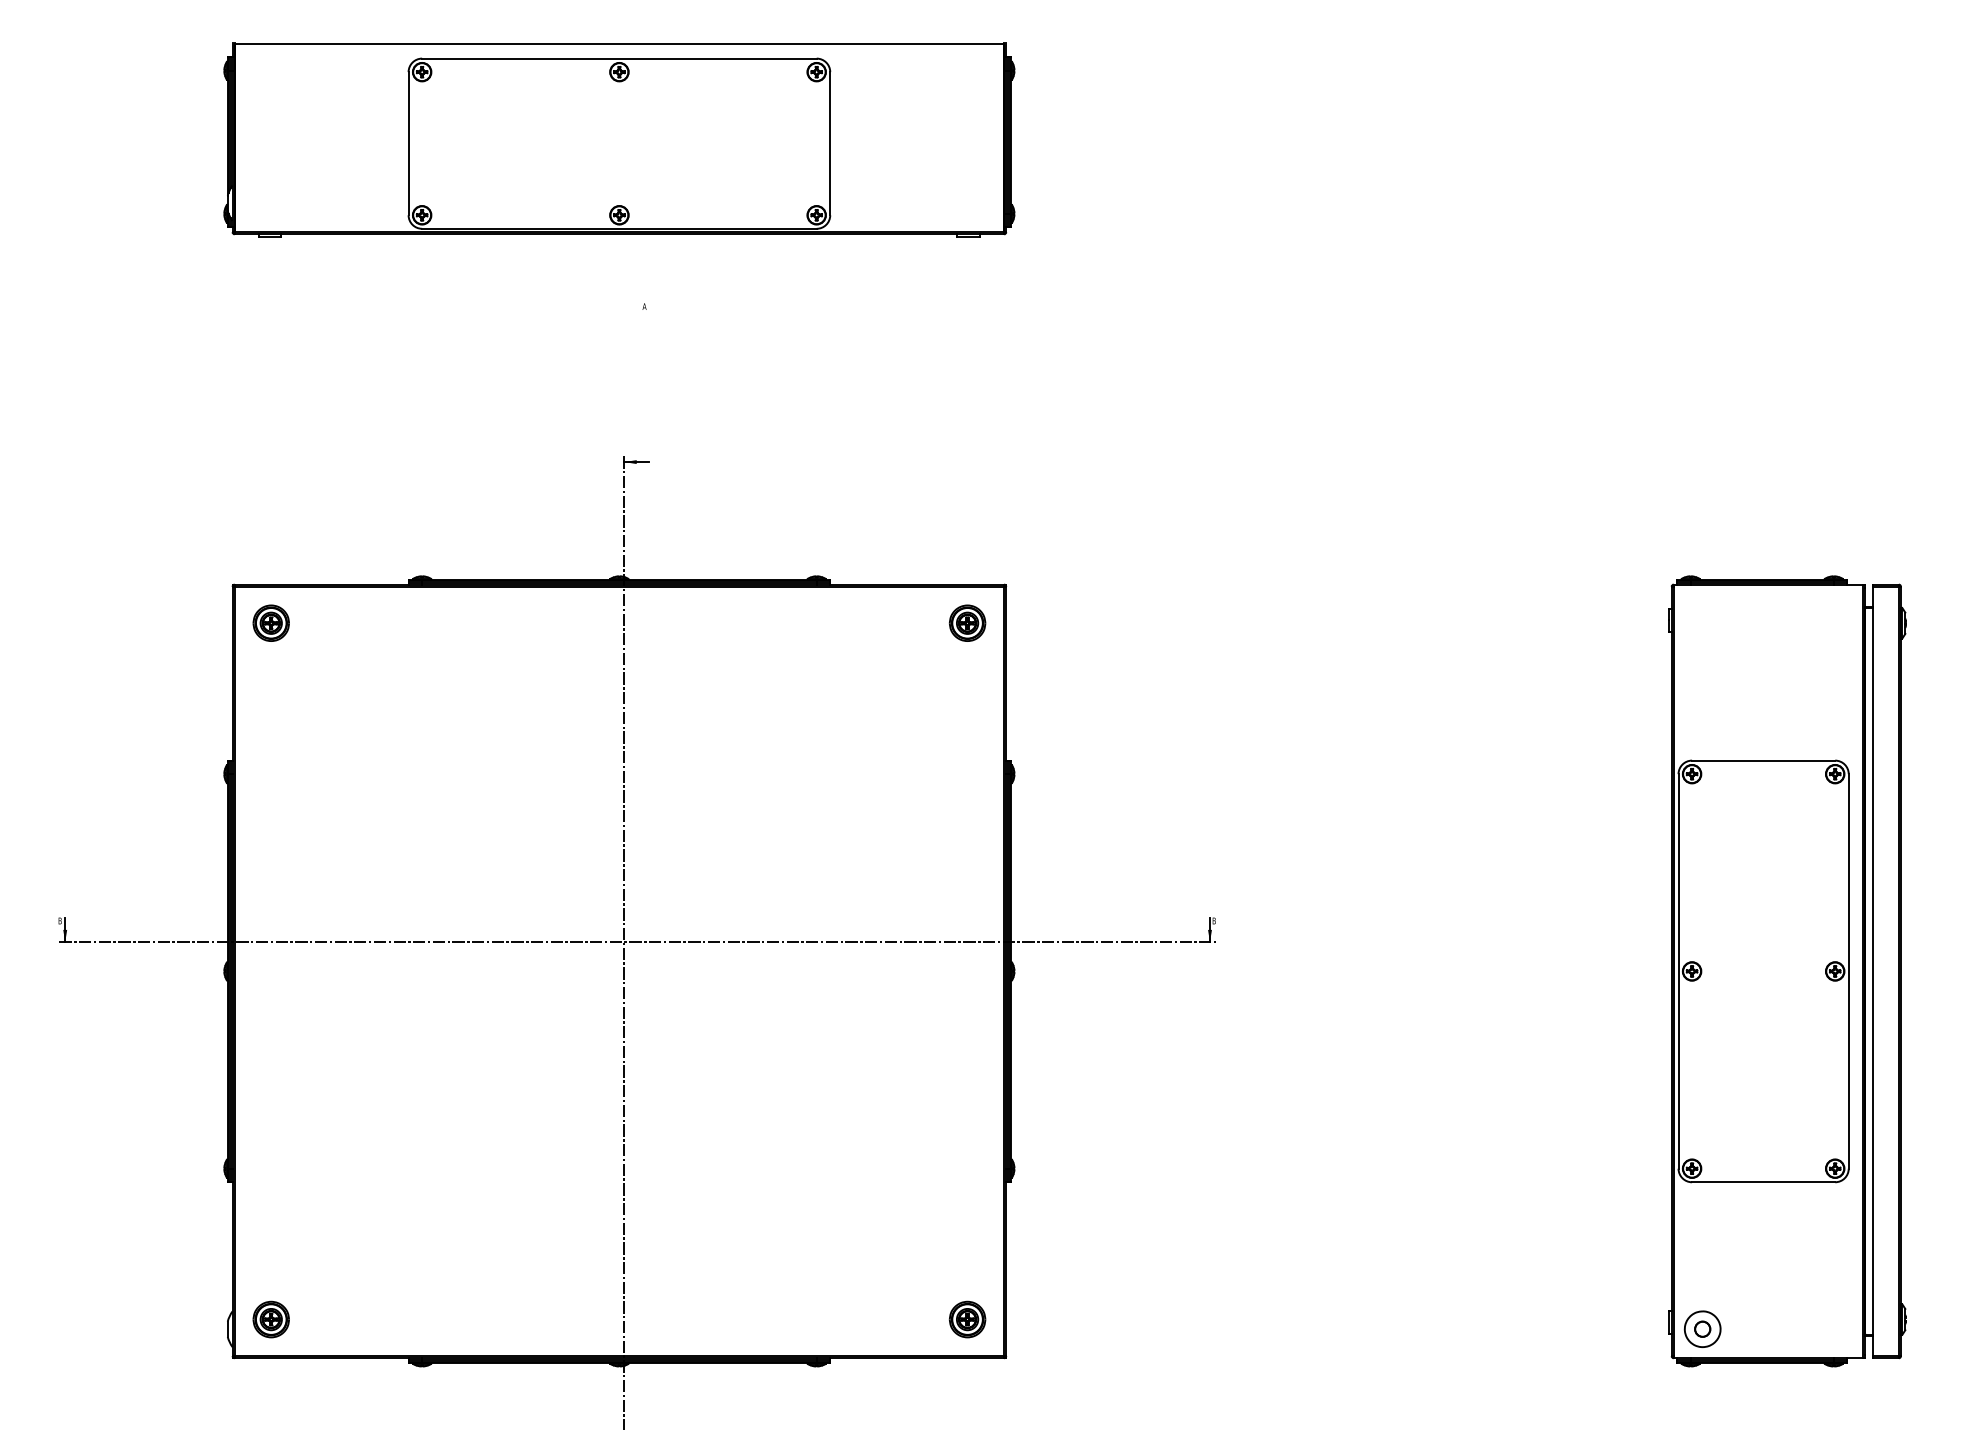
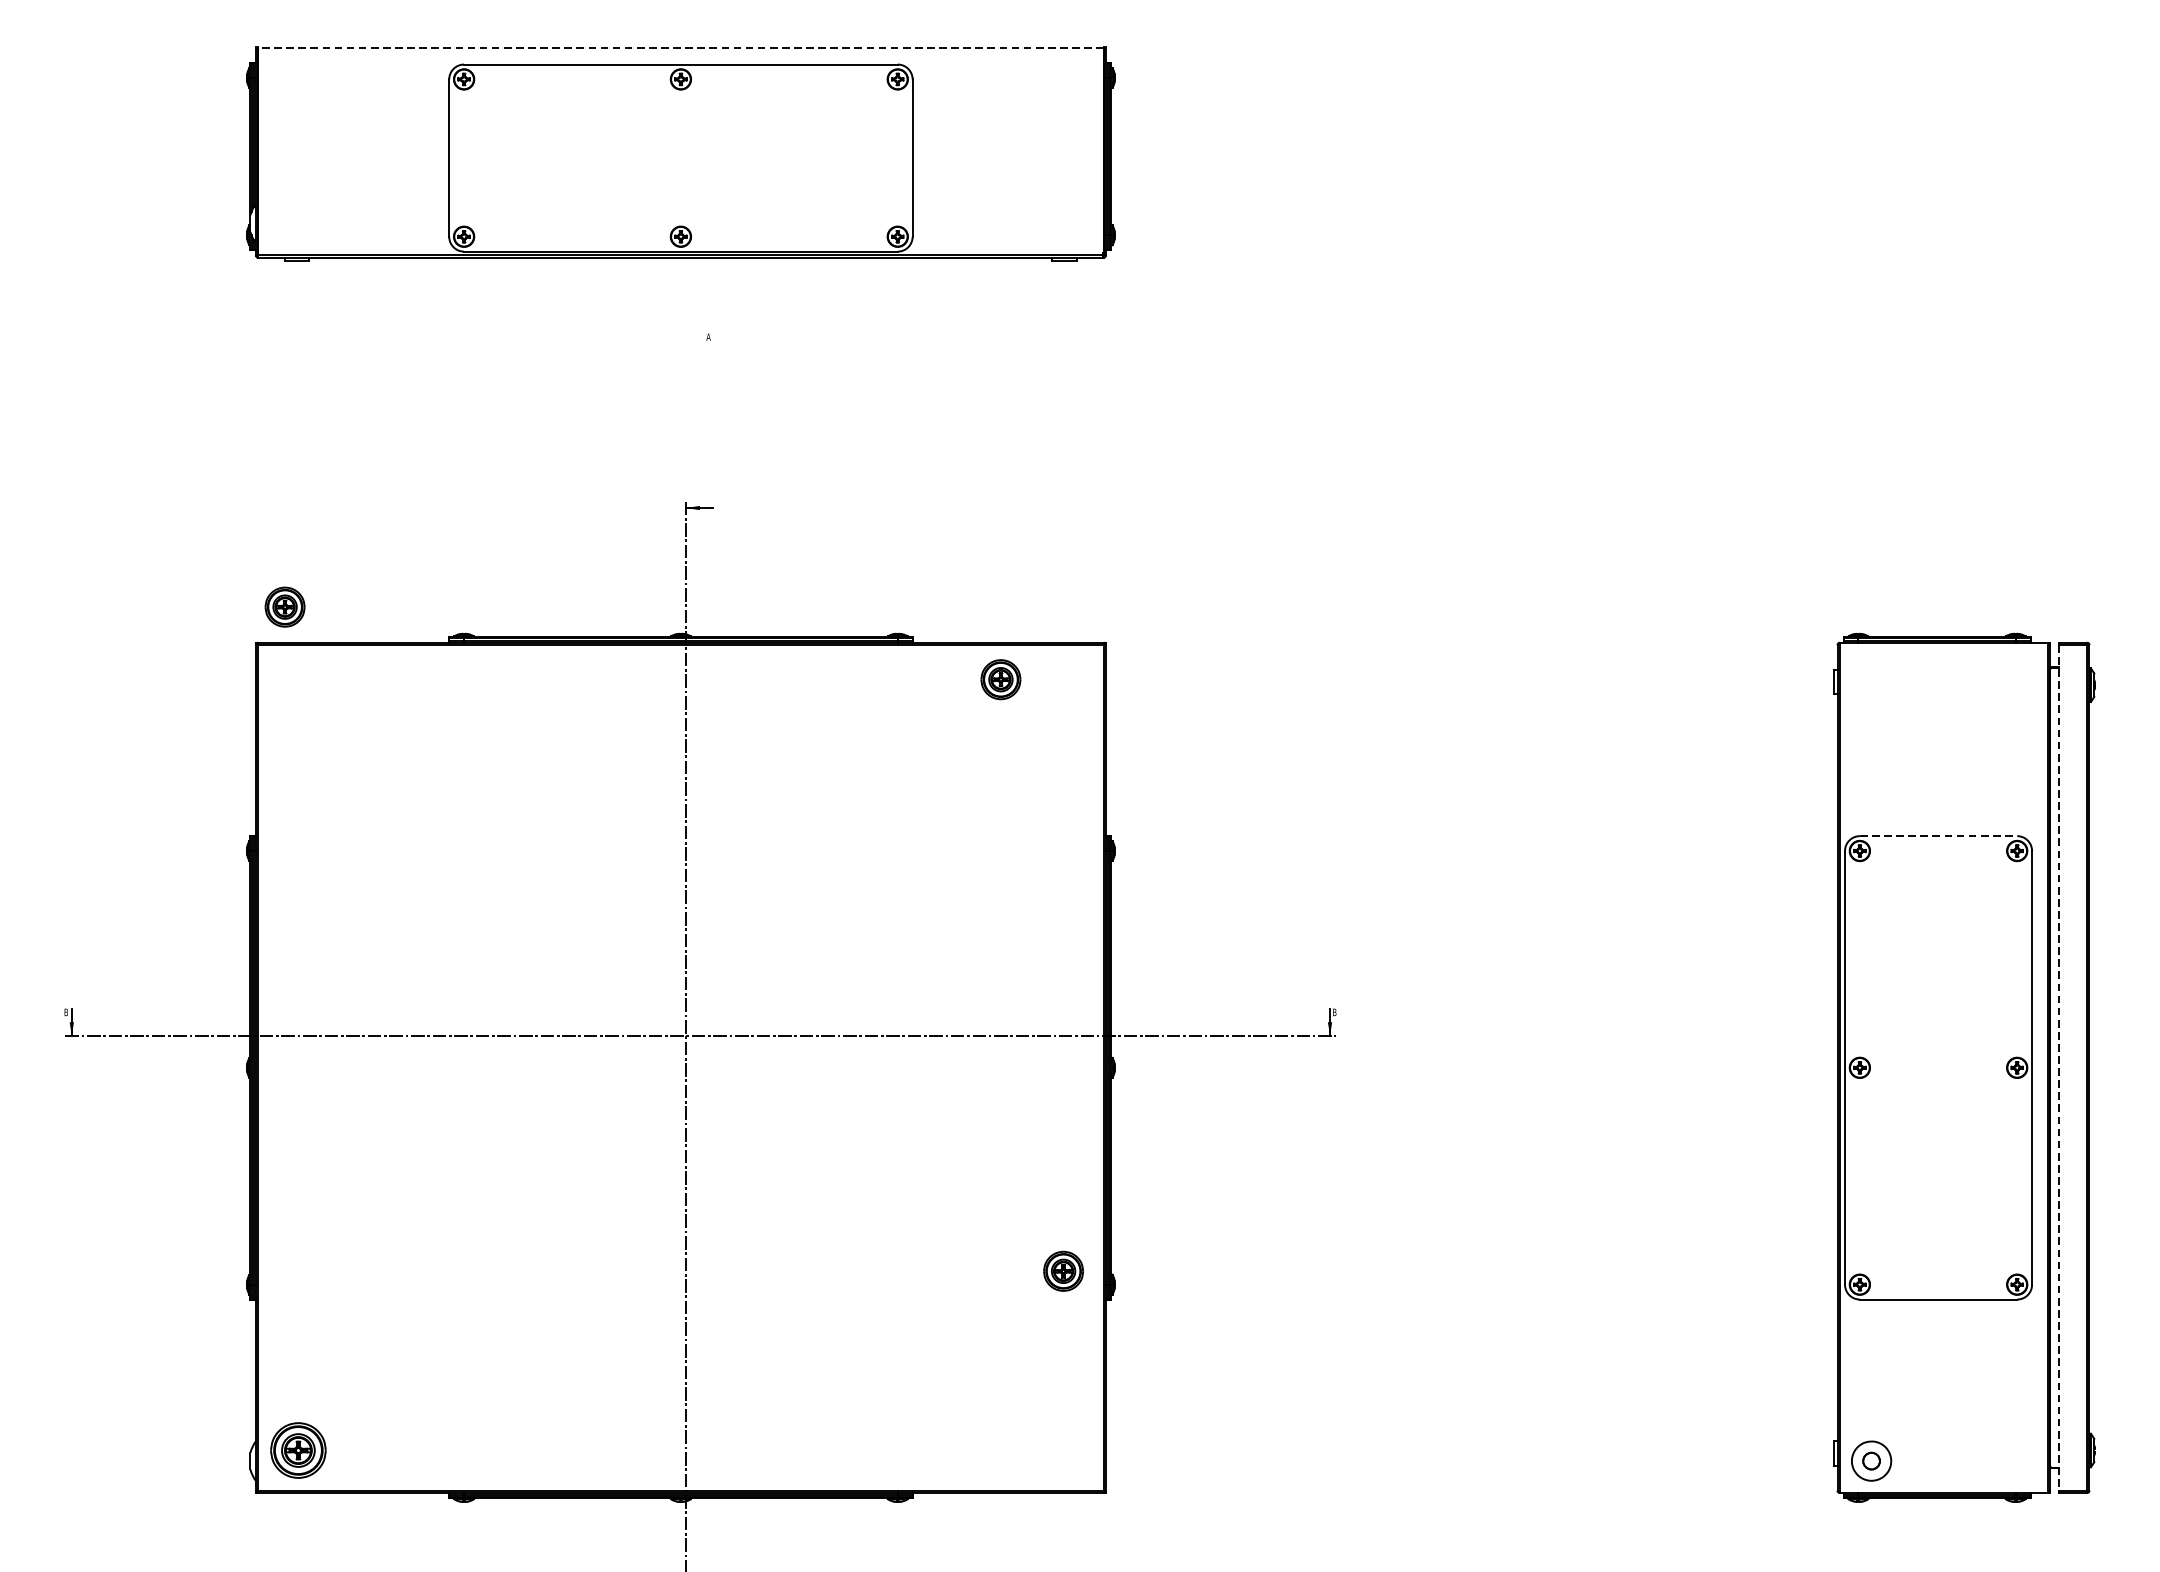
line: (619, 43) -> (681, 47), solid -> dashed
part: (270, 622) -> (284, 606), moved
part: (967, 622) -> (1000, 678), moved
line: (1763, 760) -> (1938, 836), solid -> dashed
line: (1872, 971) -> (2058, 1067), solid -> dashed
part: (270, 1319) -> (297, 1450), size x1.4
part: (967, 1319) -> (1063, 1271), moved

